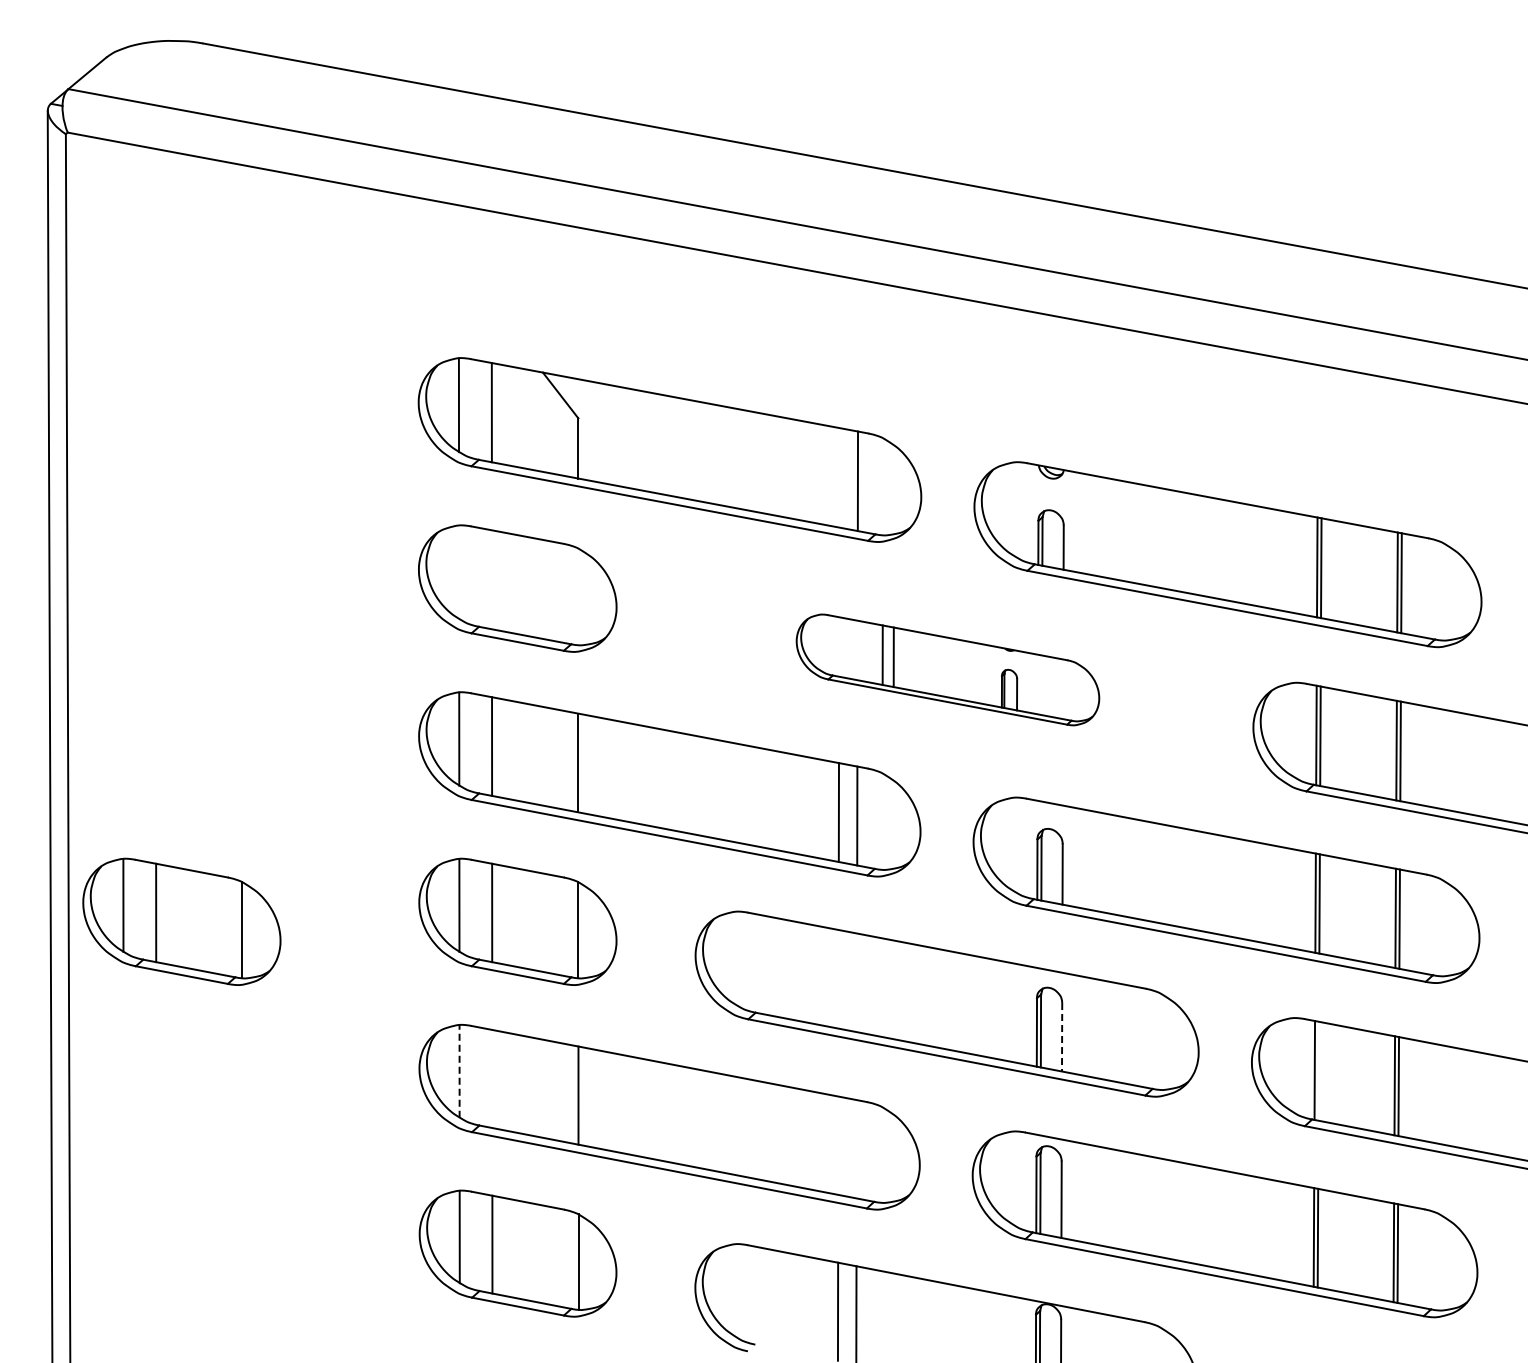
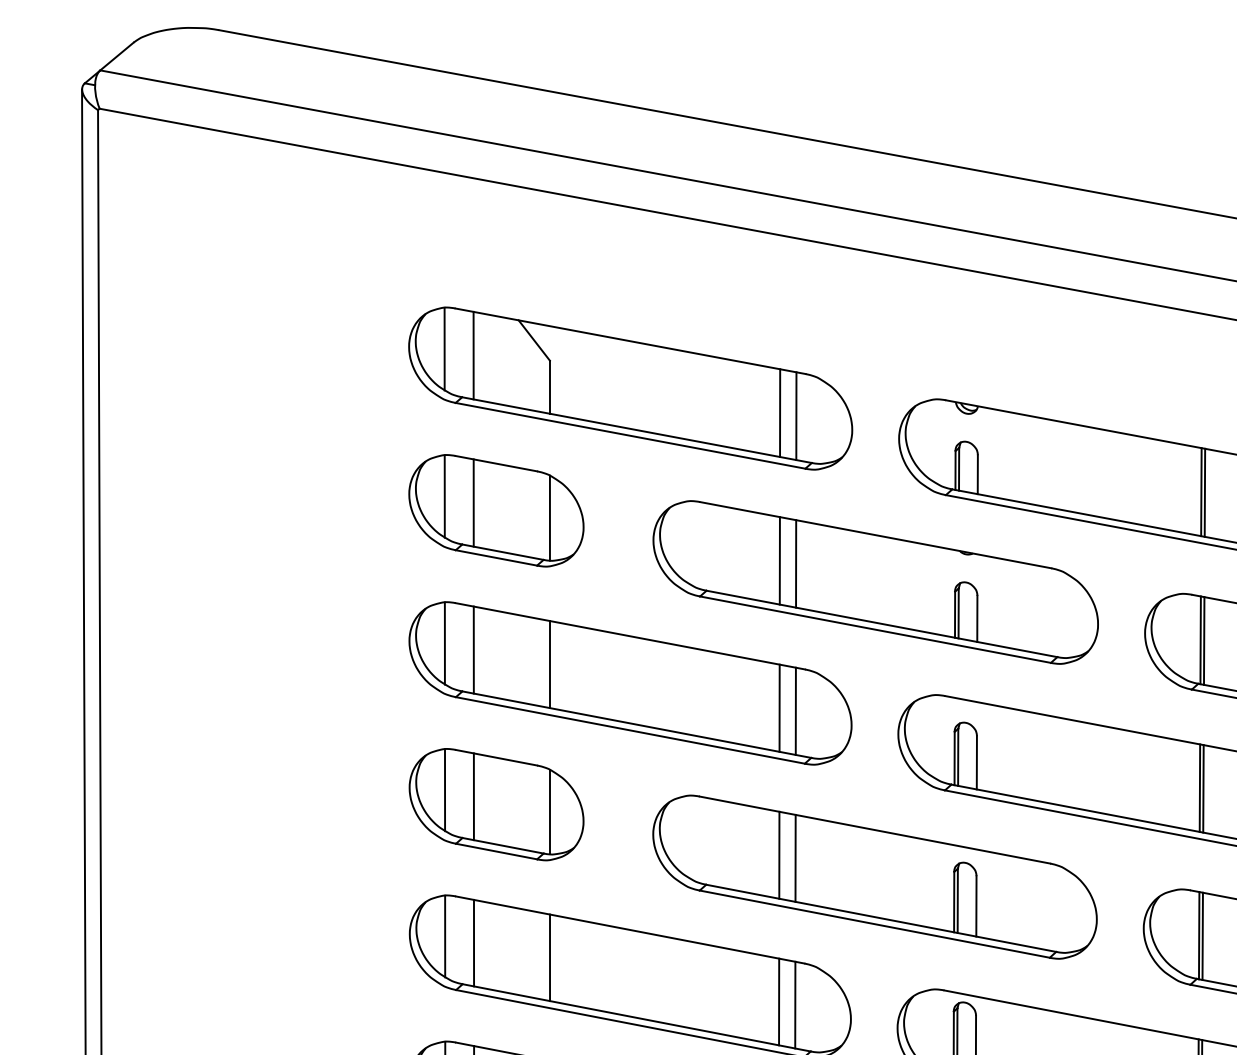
line: (839, 477) -> (780, 412), added
line: (459, 572) -> (445, 496), added
line: (491, 579) -> (473, 502), added
line: (578, 596) -> (550, 517), added
part: (947, 669) -> (875, 582), size x1.67
part: (181, 921) -> (199, 804), removed
line: (838, 979) -> (779, 855), added
line: (856, 982) -> (795, 858), added
line: (1062, 1037) -> (976, 906), dashed -> solid
line: (459, 1070) -> (445, 935), dashed -> solid
line: (1318, 1070) -> (1202, 935), added
line: (492, 1078) -> (474, 942), added
line: (838, 1145) -> (779, 1001), added
line: (856, 1149) -> (795, 1005), added

